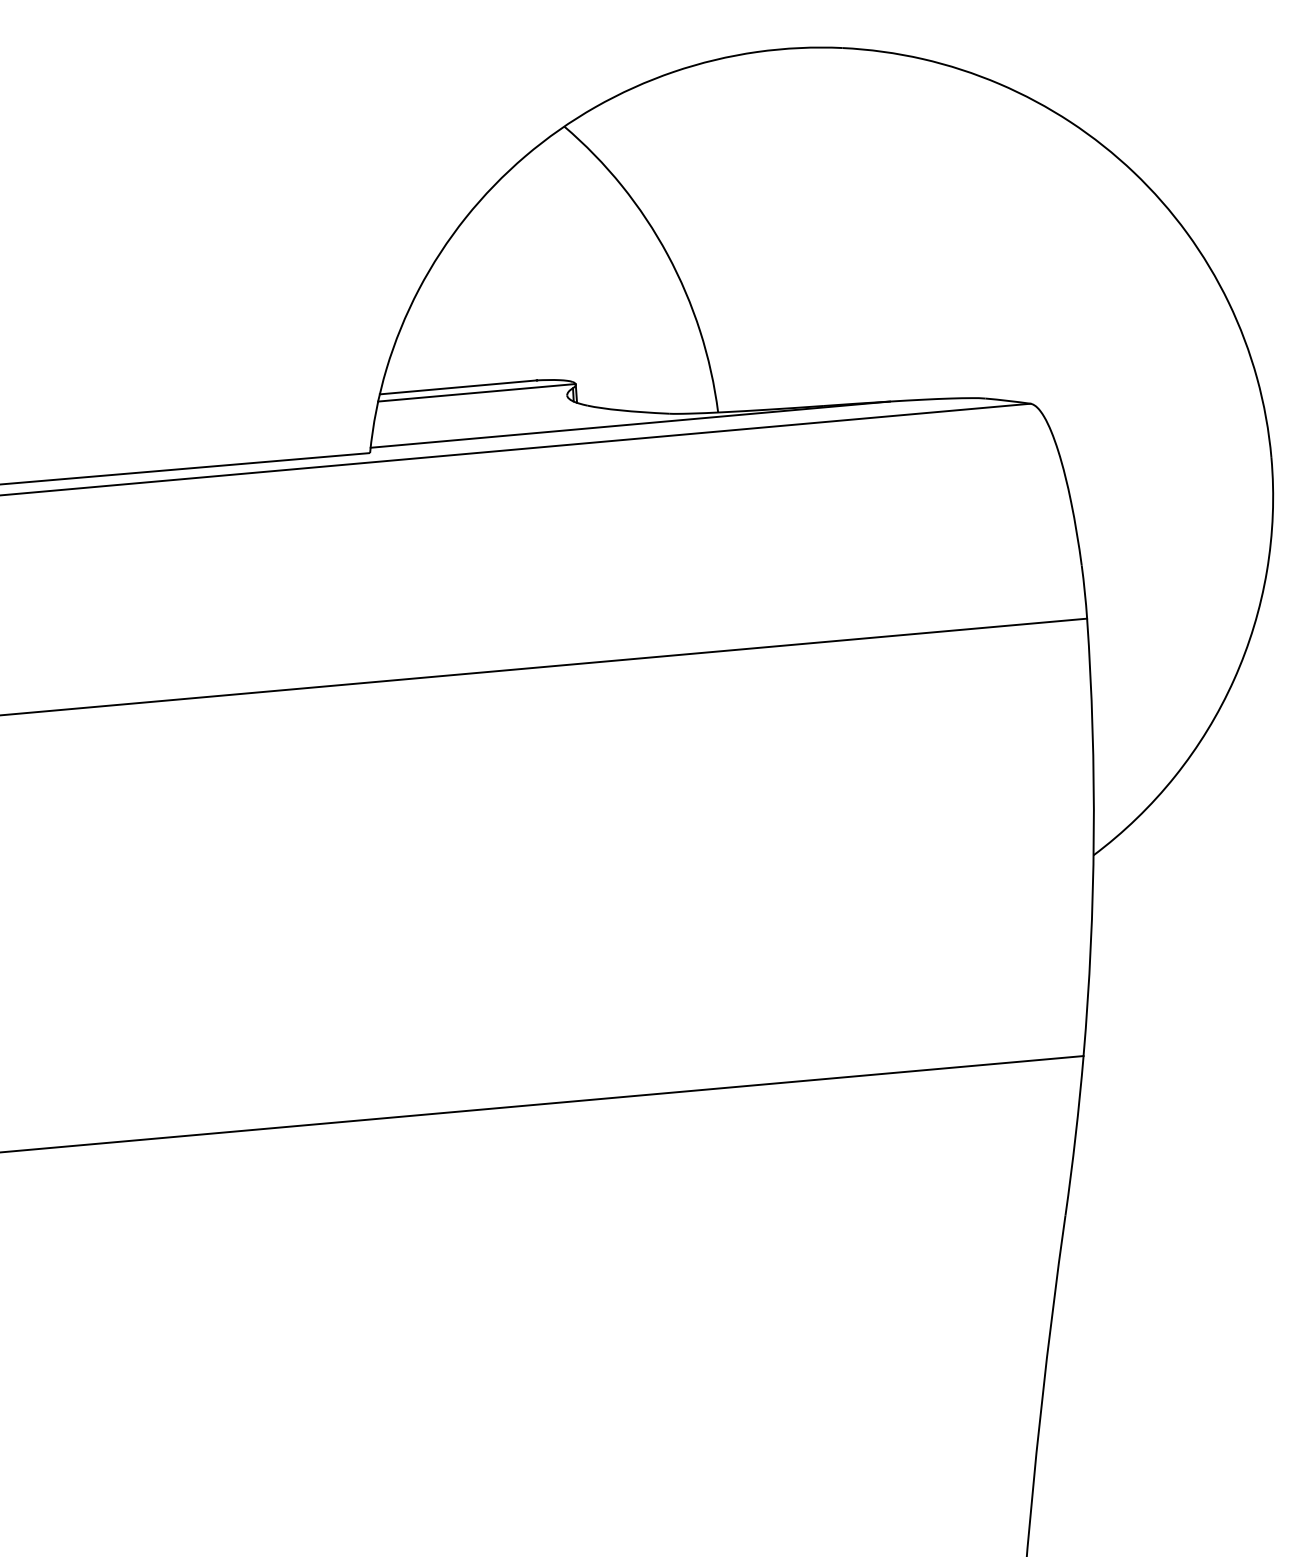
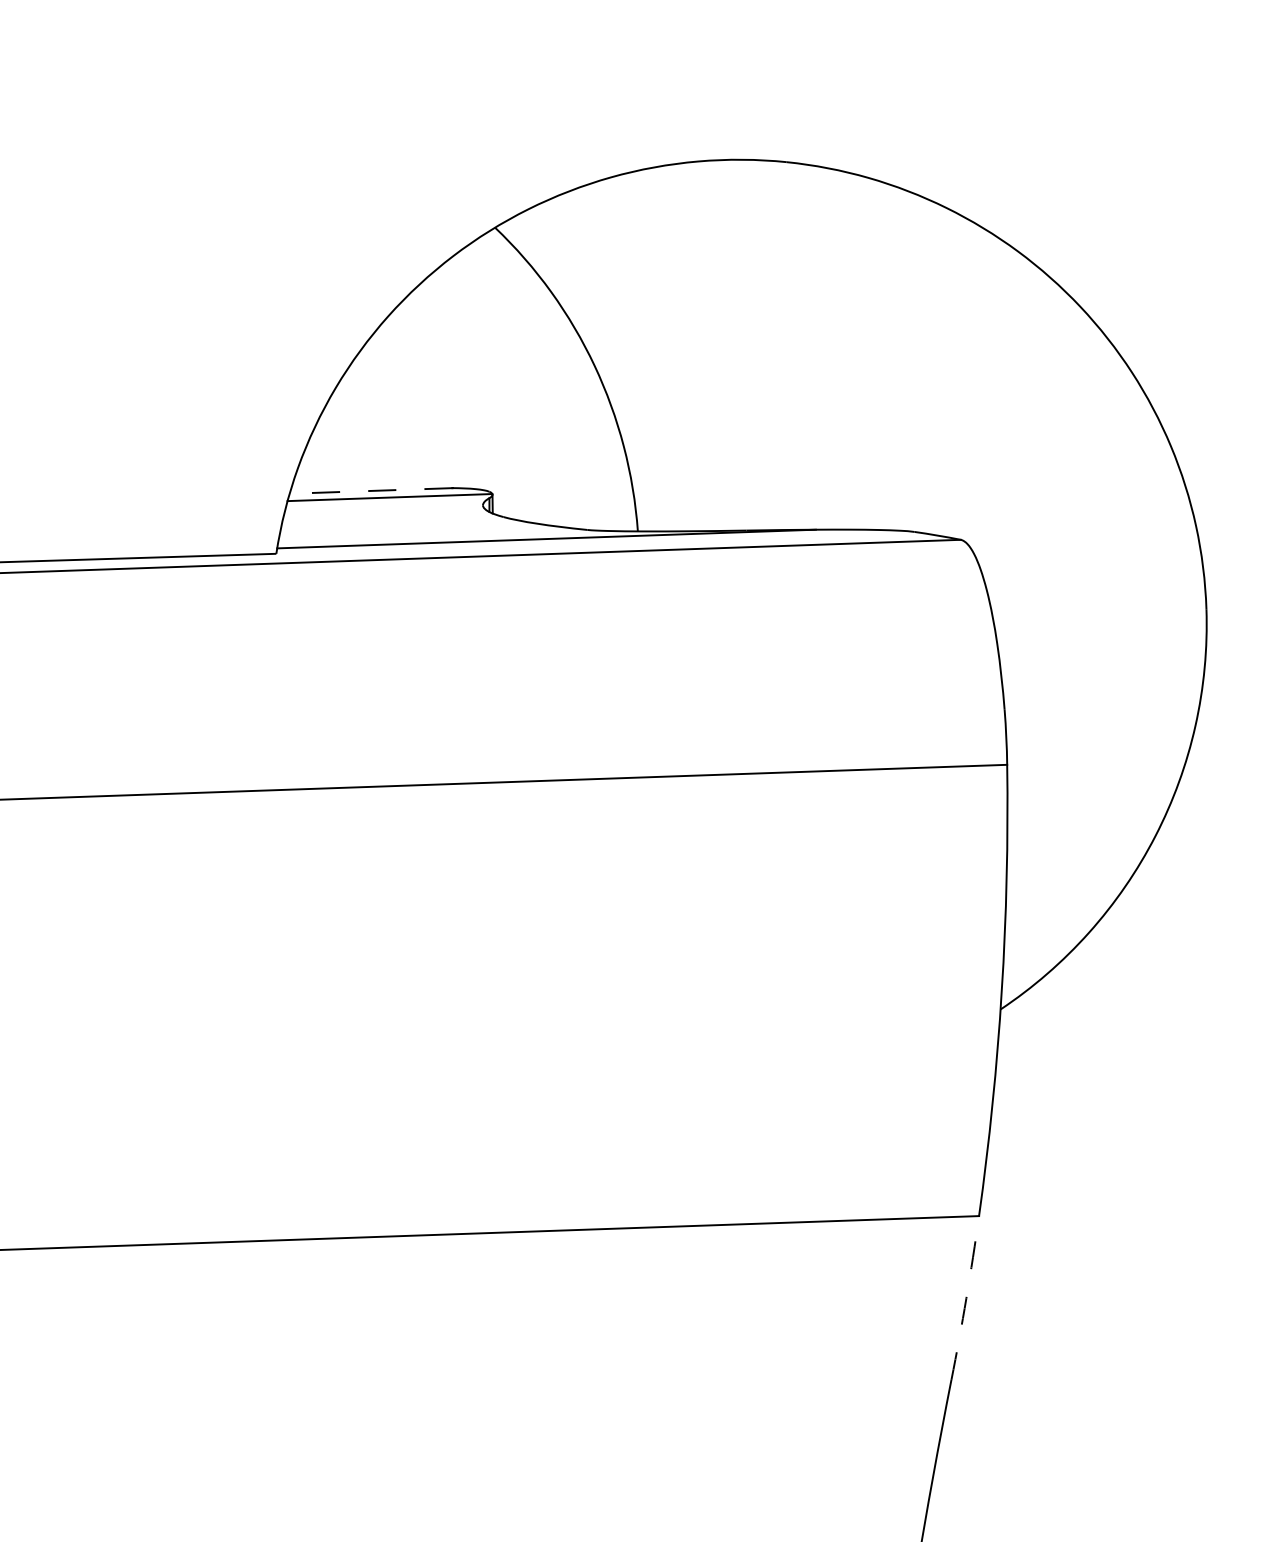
line: (458, 387) -> (371, 491), solid -> dashed
arc: (1075, 1136) -> (966, 1298), solid -> dashed

